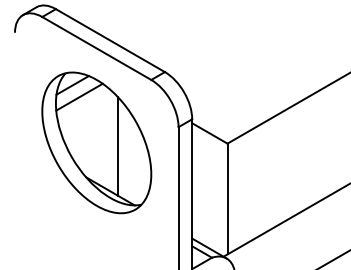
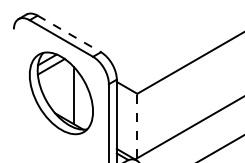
line: (110, 39) -> (69, 33), solid -> dashed
line: (227, 198) -> (137, 125), solid -> dashed

